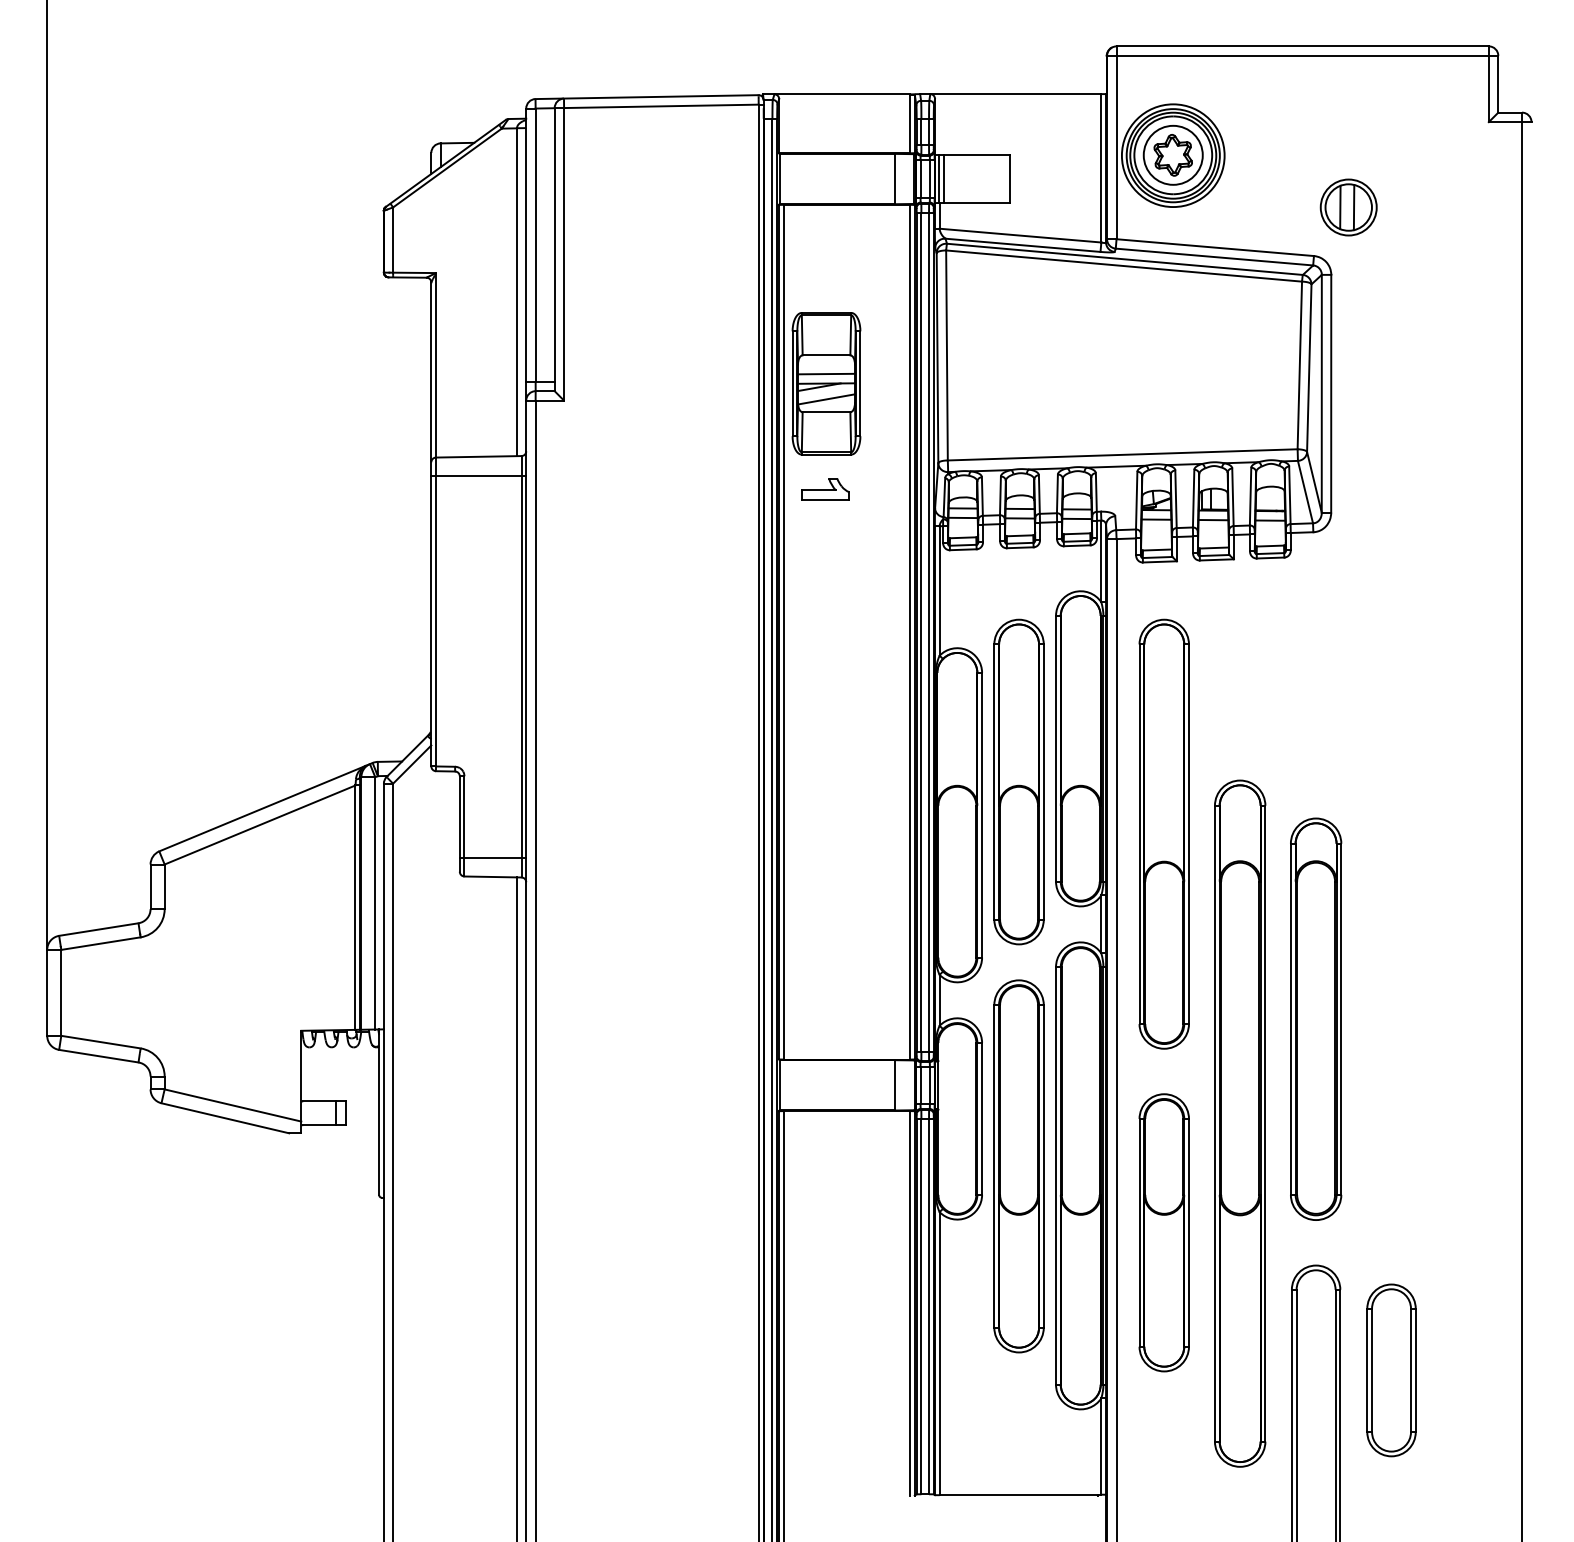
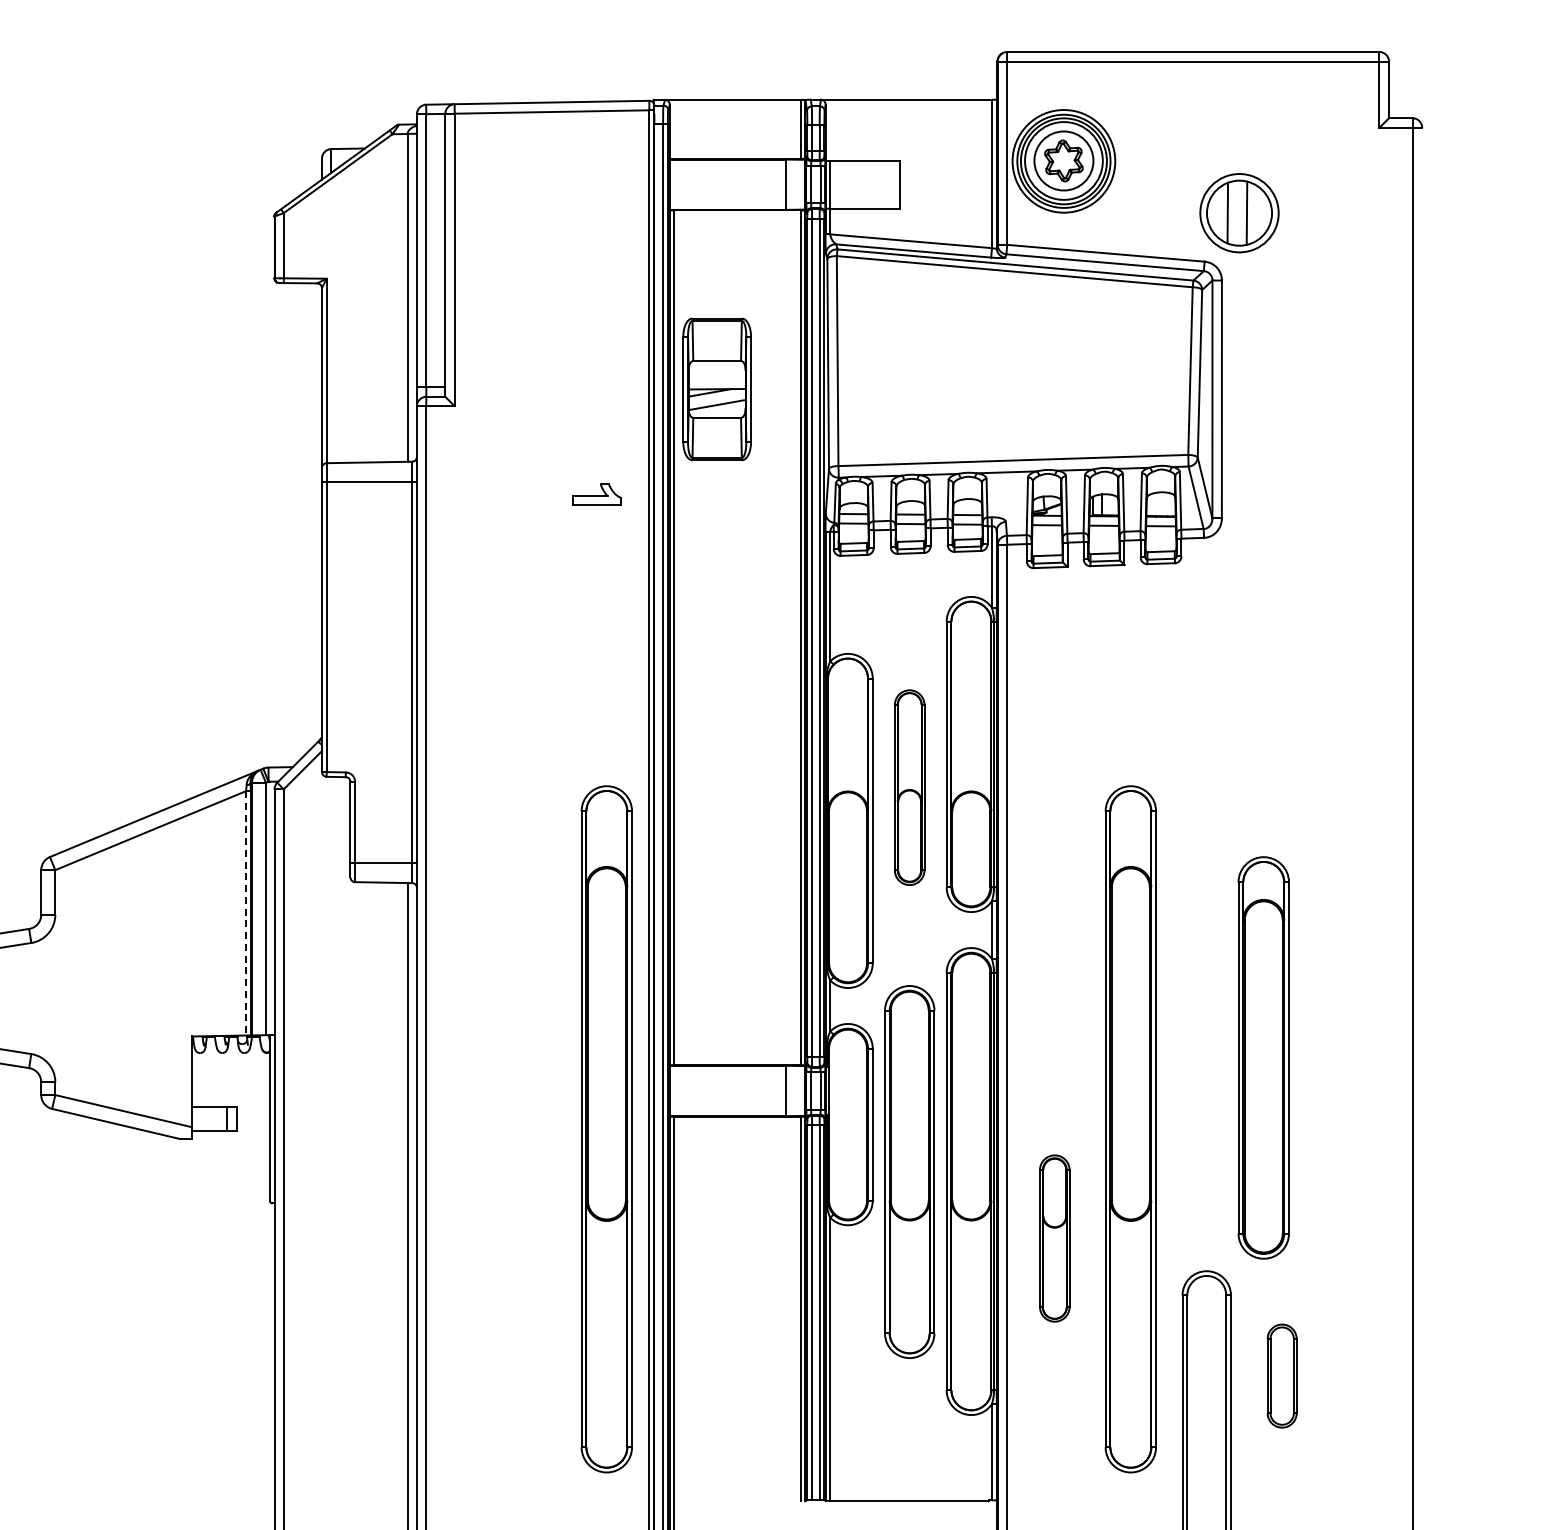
line: (944, 179) -> (835, 185), removed
part: (1348, 207) -> (1239, 213), size x1.4
line: (826, 373) -> (717, 379), removed
part: (825, 489) -> (597, 495), moved
part: (1018, 781) -> (909, 787), size x0.6
part: (1163, 833) -> (1054, 839), removed
line: (355, 908) -> (246, 914), solid -> dashed
part: (1316, 1018) -> (1264, 1057), moved
part: (716, 1123) -> (607, 1129), added
part: (1163, 1232) -> (1054, 1238), size x0.6
part: (1391, 1370) -> (1282, 1376), size x0.6

